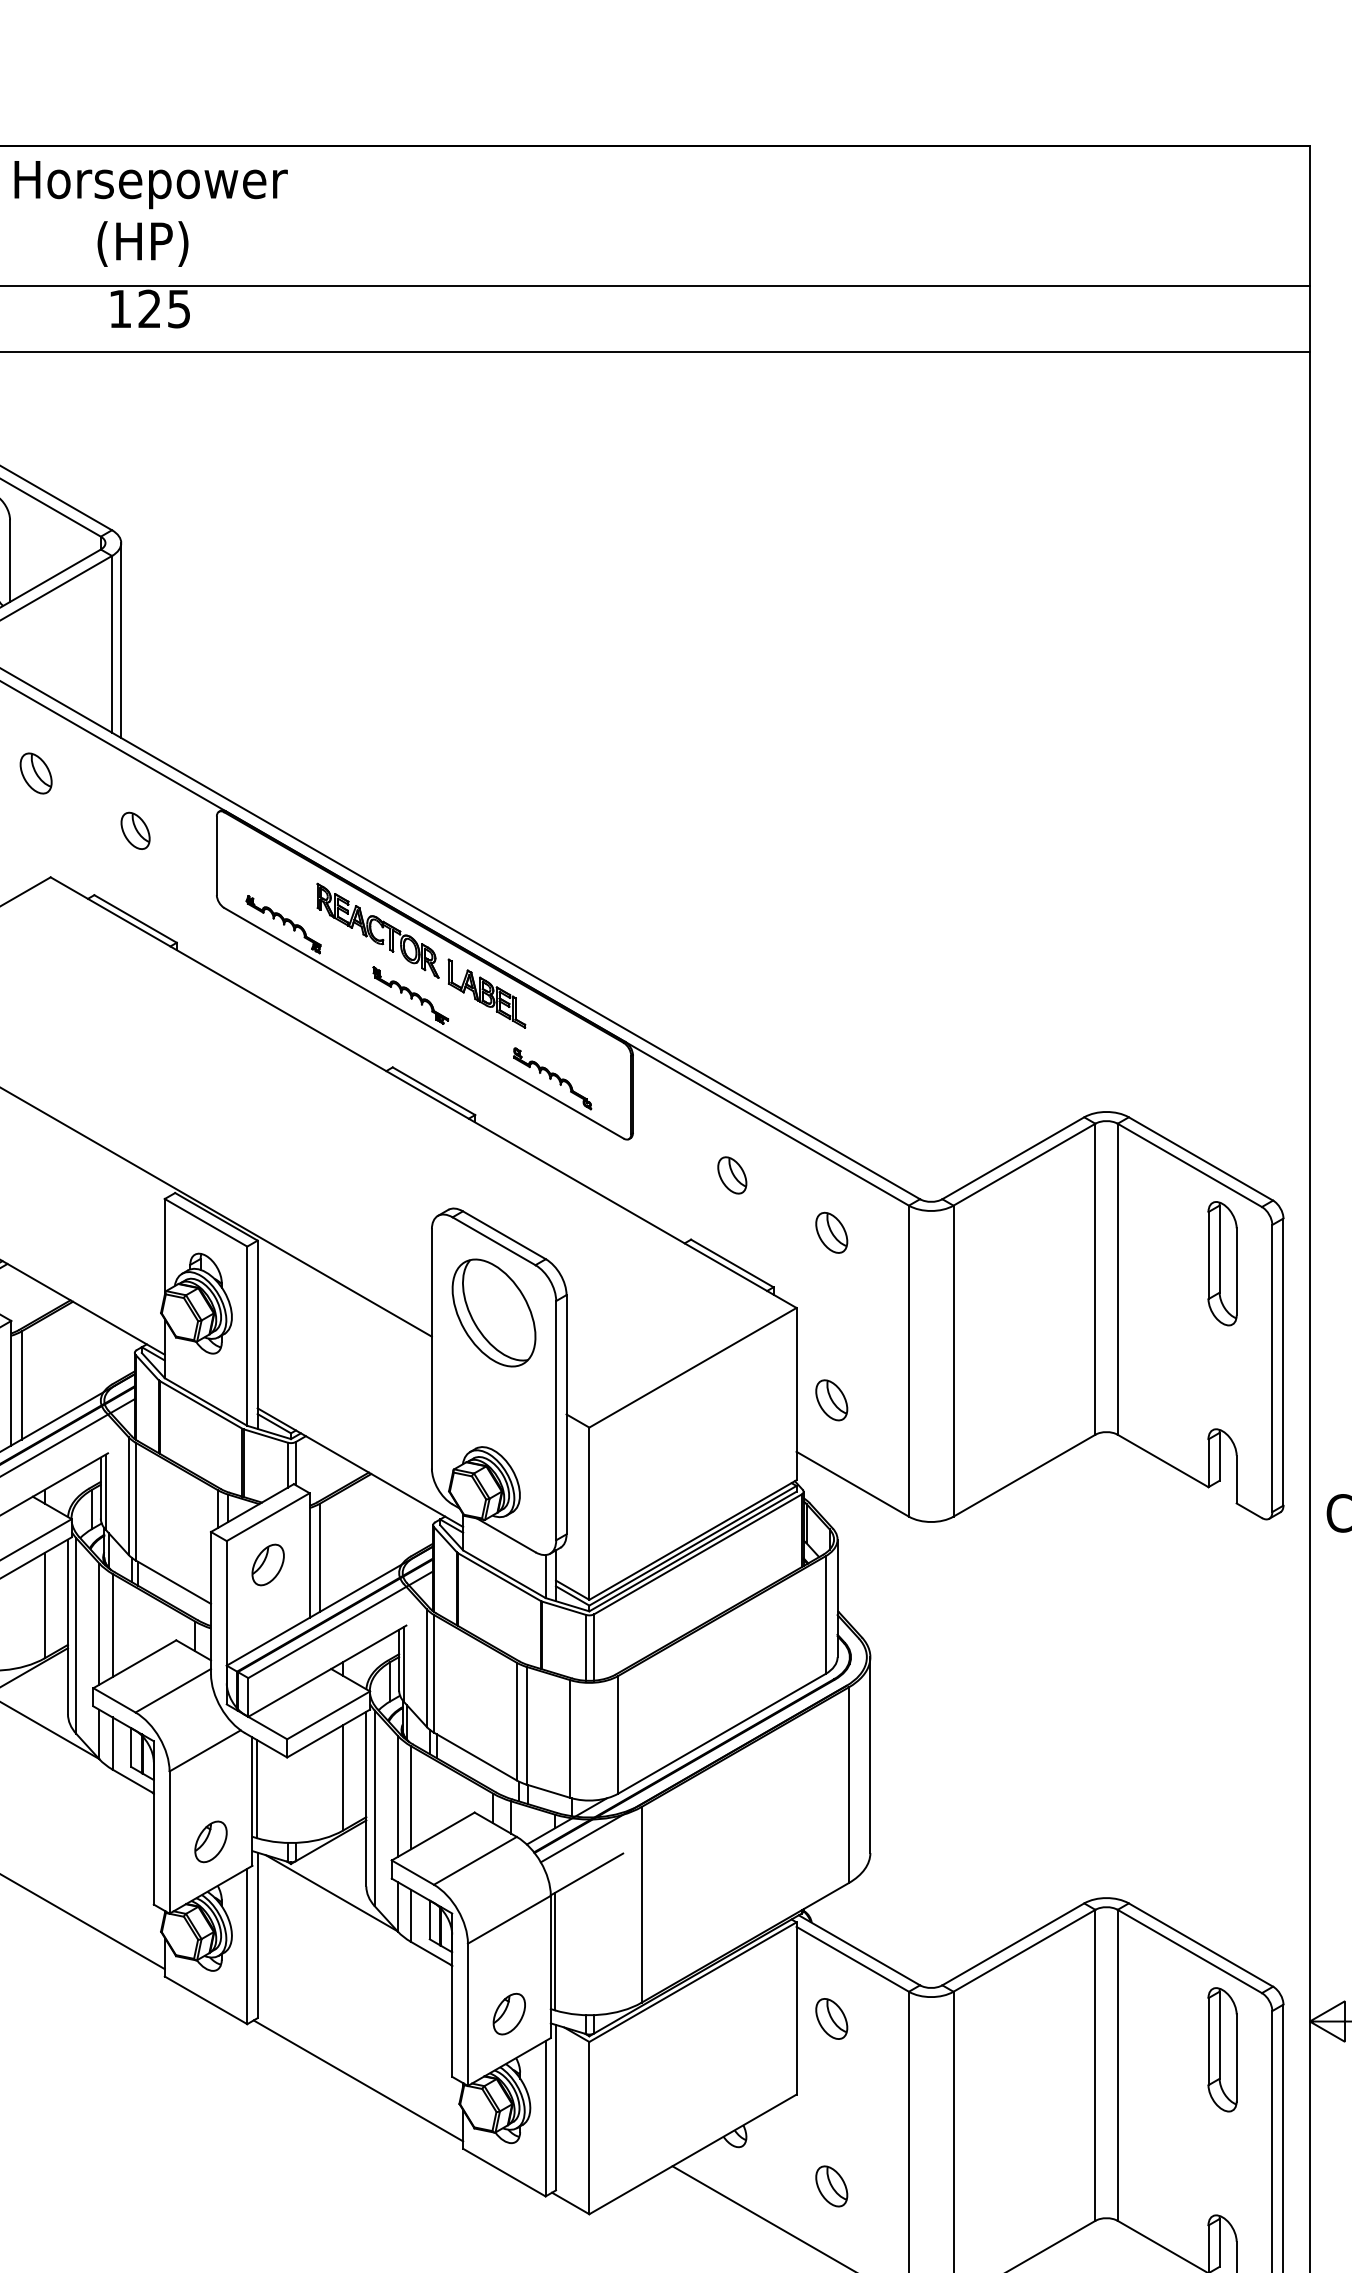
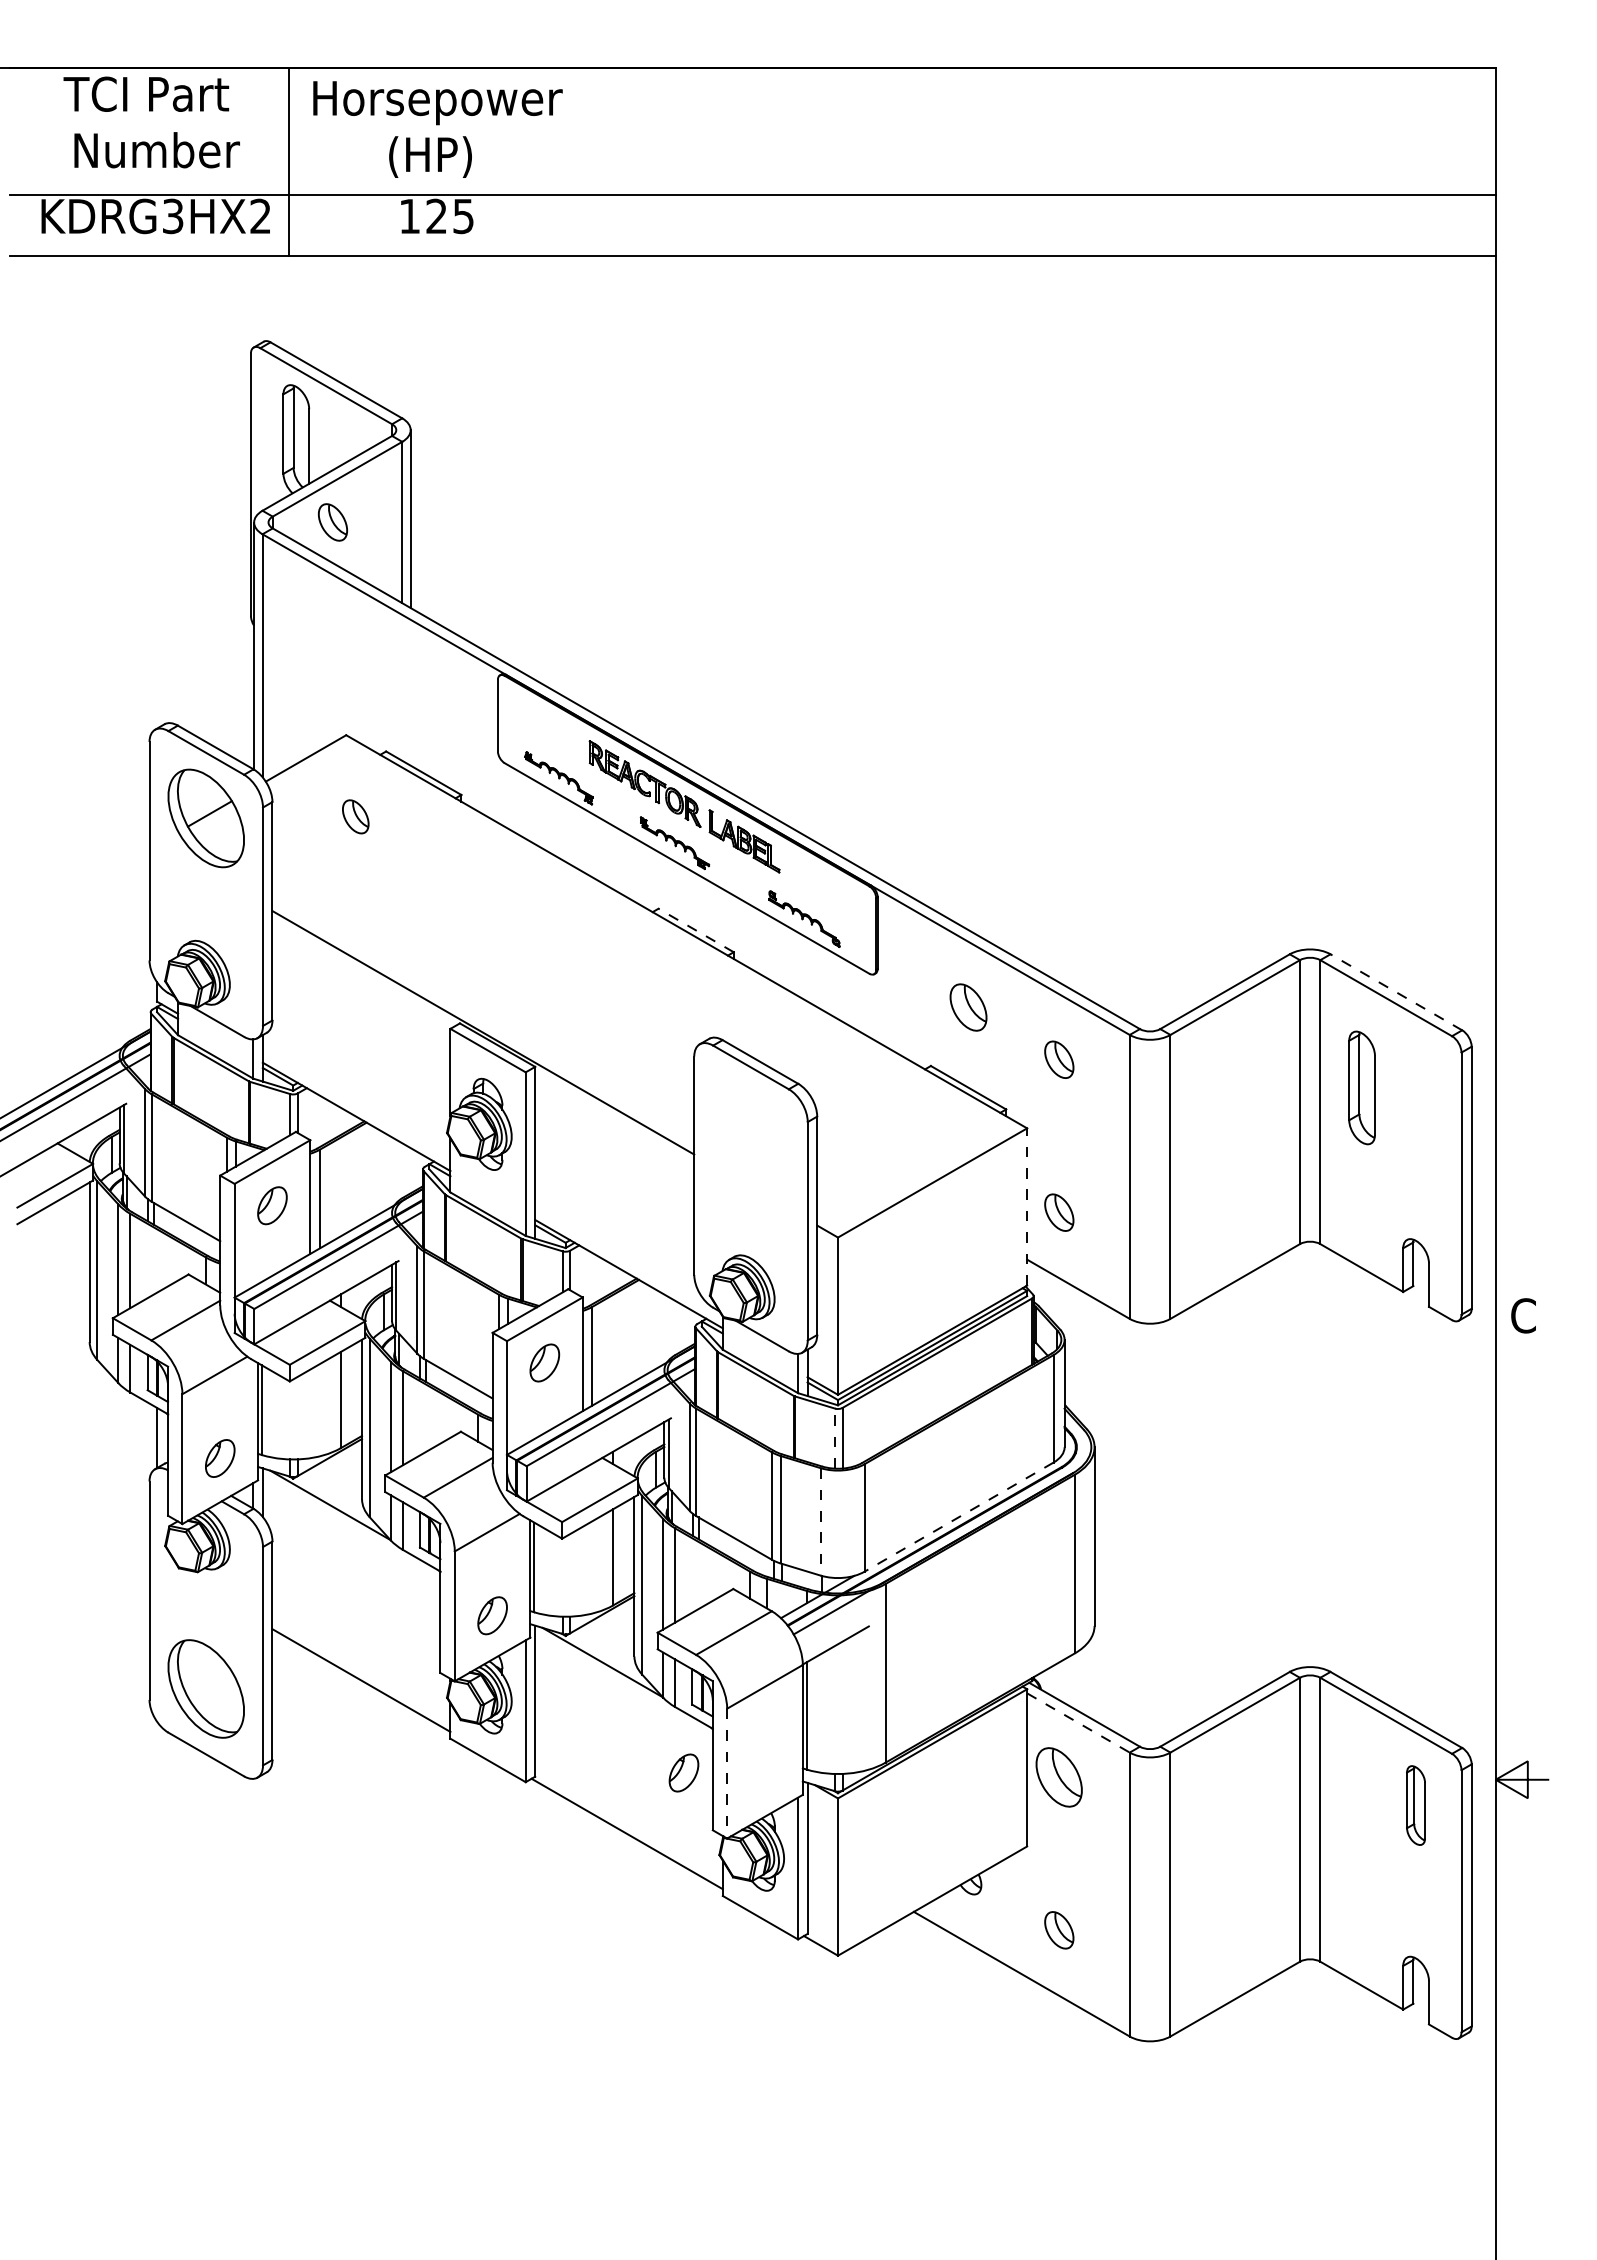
part: (35, 773) -> (332, 522), moved
part: (135, 830) -> (355, 816), moved
line: (433, 1091) -> (695, 930), solid -> dashed
line: (1200, 1159) -> (1395, 992), solid -> dashed
part: (732, 1174) -> (968, 1006), size x1.4
part: (1221, 1263) -> (1361, 1087), moved
part: (493, 1312) -> (750, 1132), removed
line: (796, 1393) -> (1027, 1206), solid -> dashed
line: (586, 1647) -> (835, 1438), solid -> dashed
line: (721, 1734) -> (958, 1517), solid -> dashed
line: (570, 1738) -> (820, 1521), solid -> dashed
line: (852, 1959) -> (1078, 1723), solid -> dashed
part: (508, 2013) -> (683, 1772), moved
line: (468, 2014) -> (727, 1773), solid -> dashed
part: (831, 2019) -> (1059, 1777), size x1.6
part: (1221, 2049) -> (1415, 1805), size x0.7

